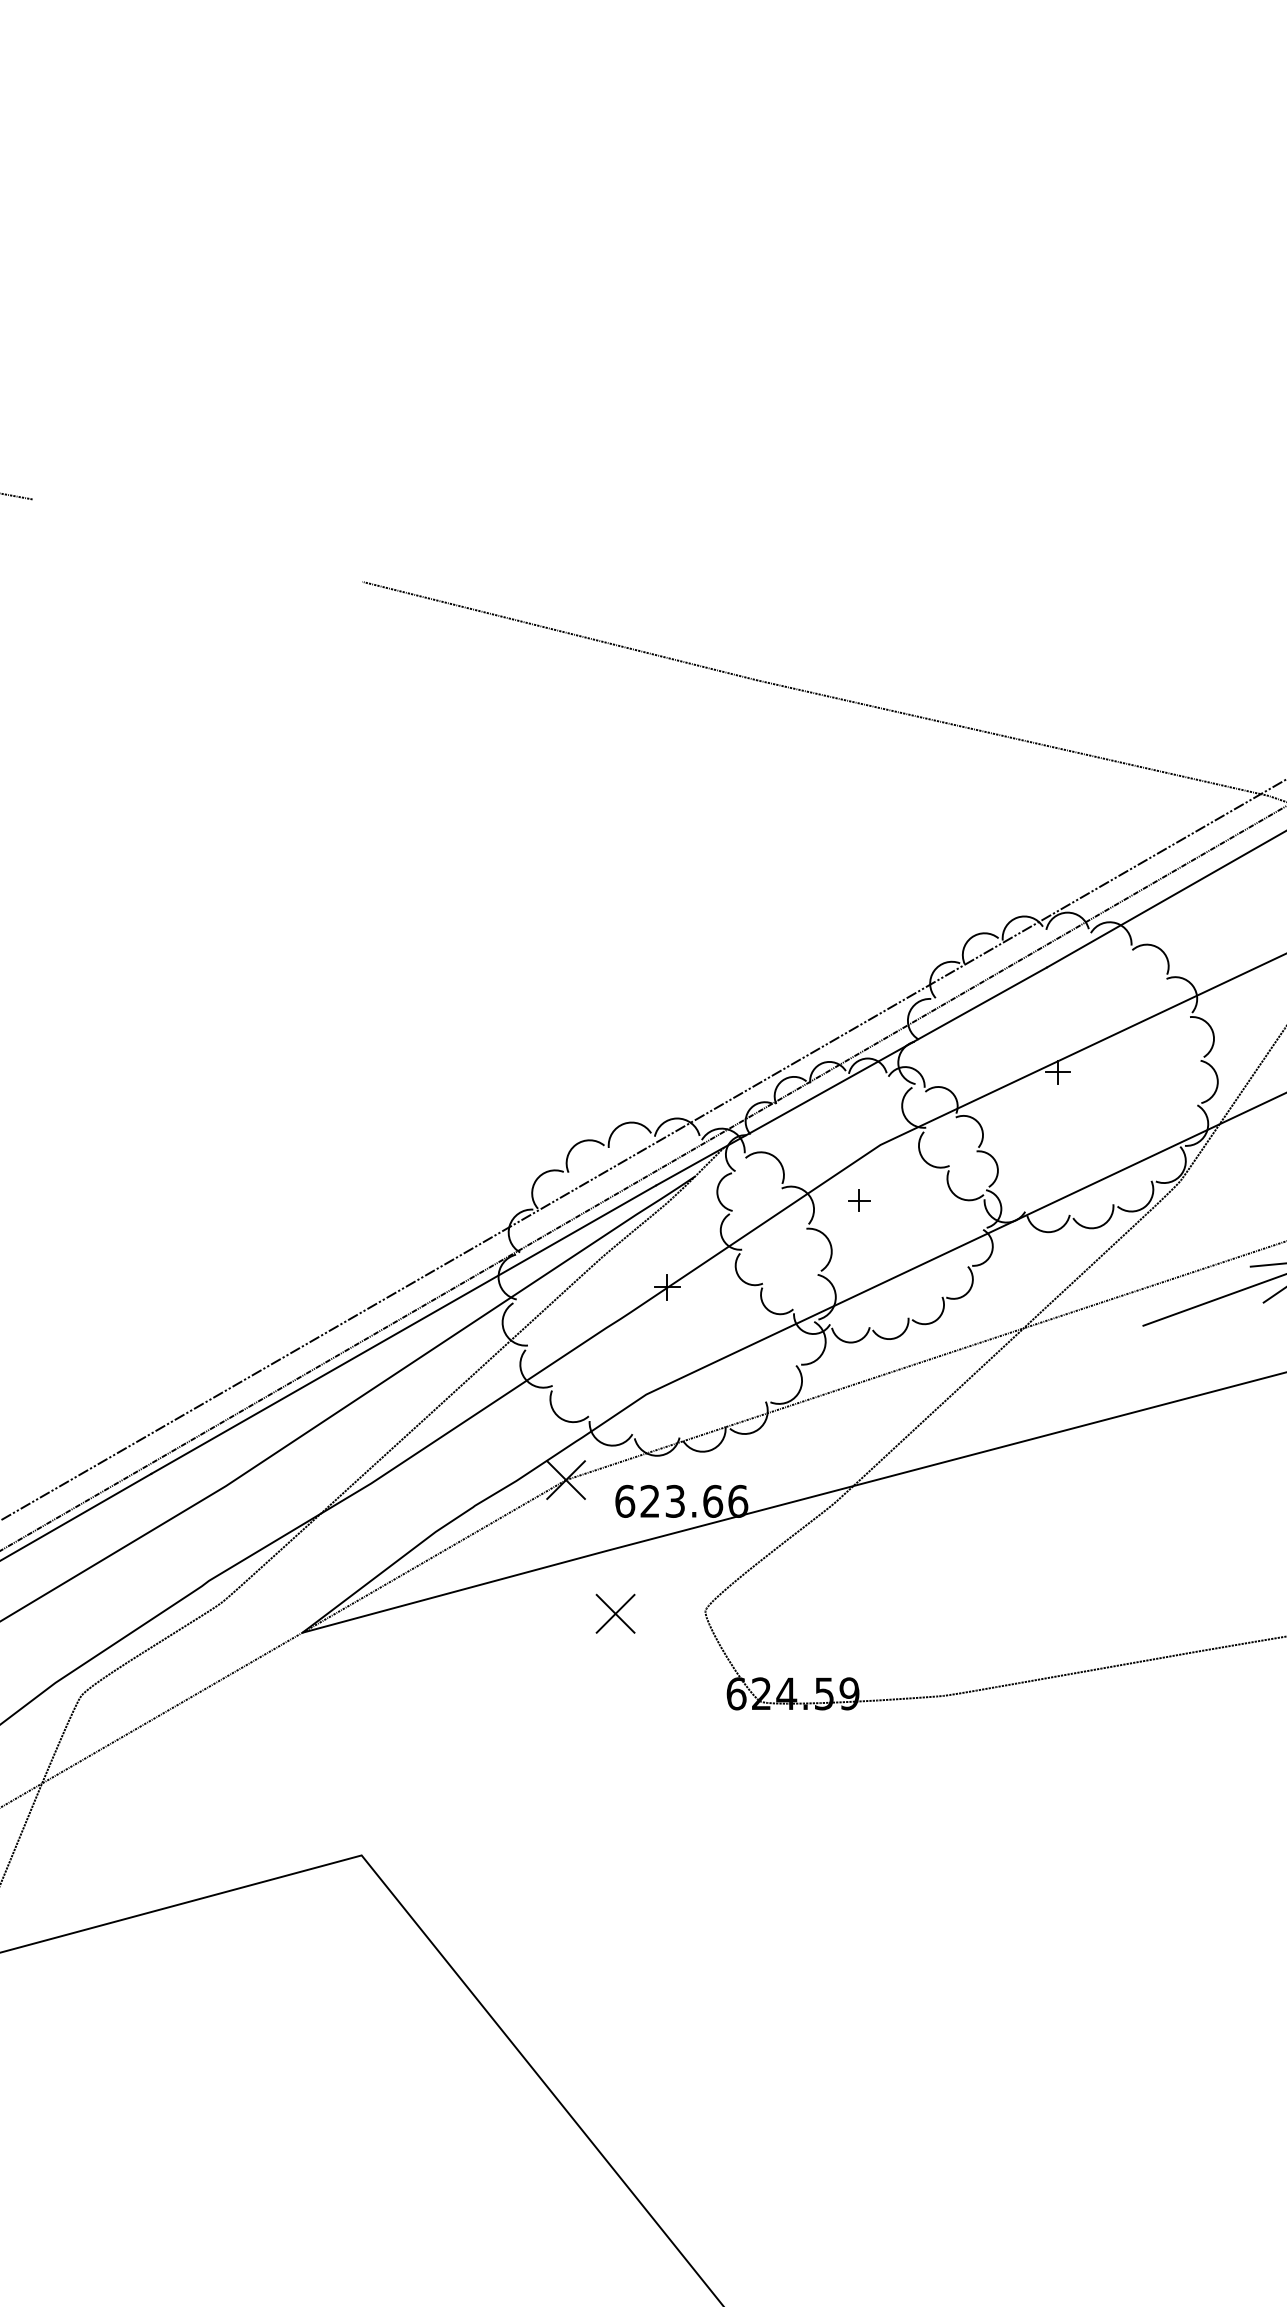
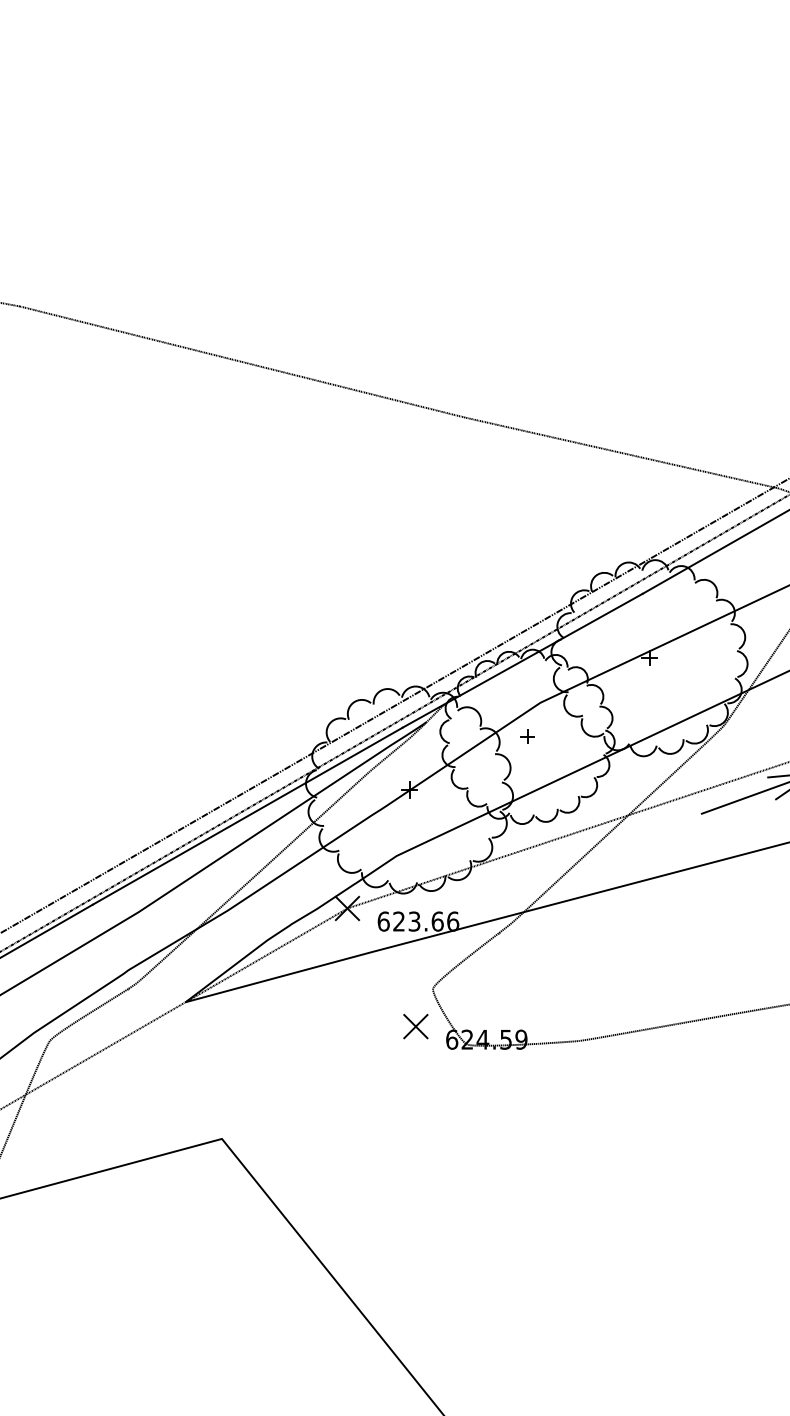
line: (196, 540) -> (120, 331), added
part: (614, 1613) -> (415, 1026), moved

